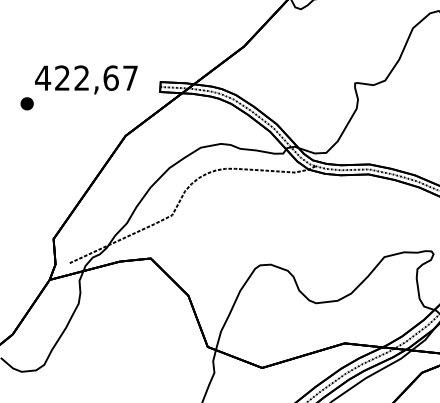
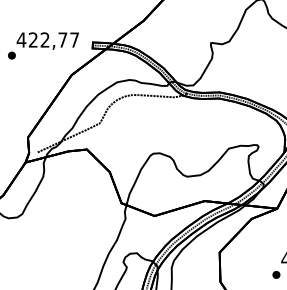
text: (110, 77) -> (62, 39), 422,67 -> 422,77

